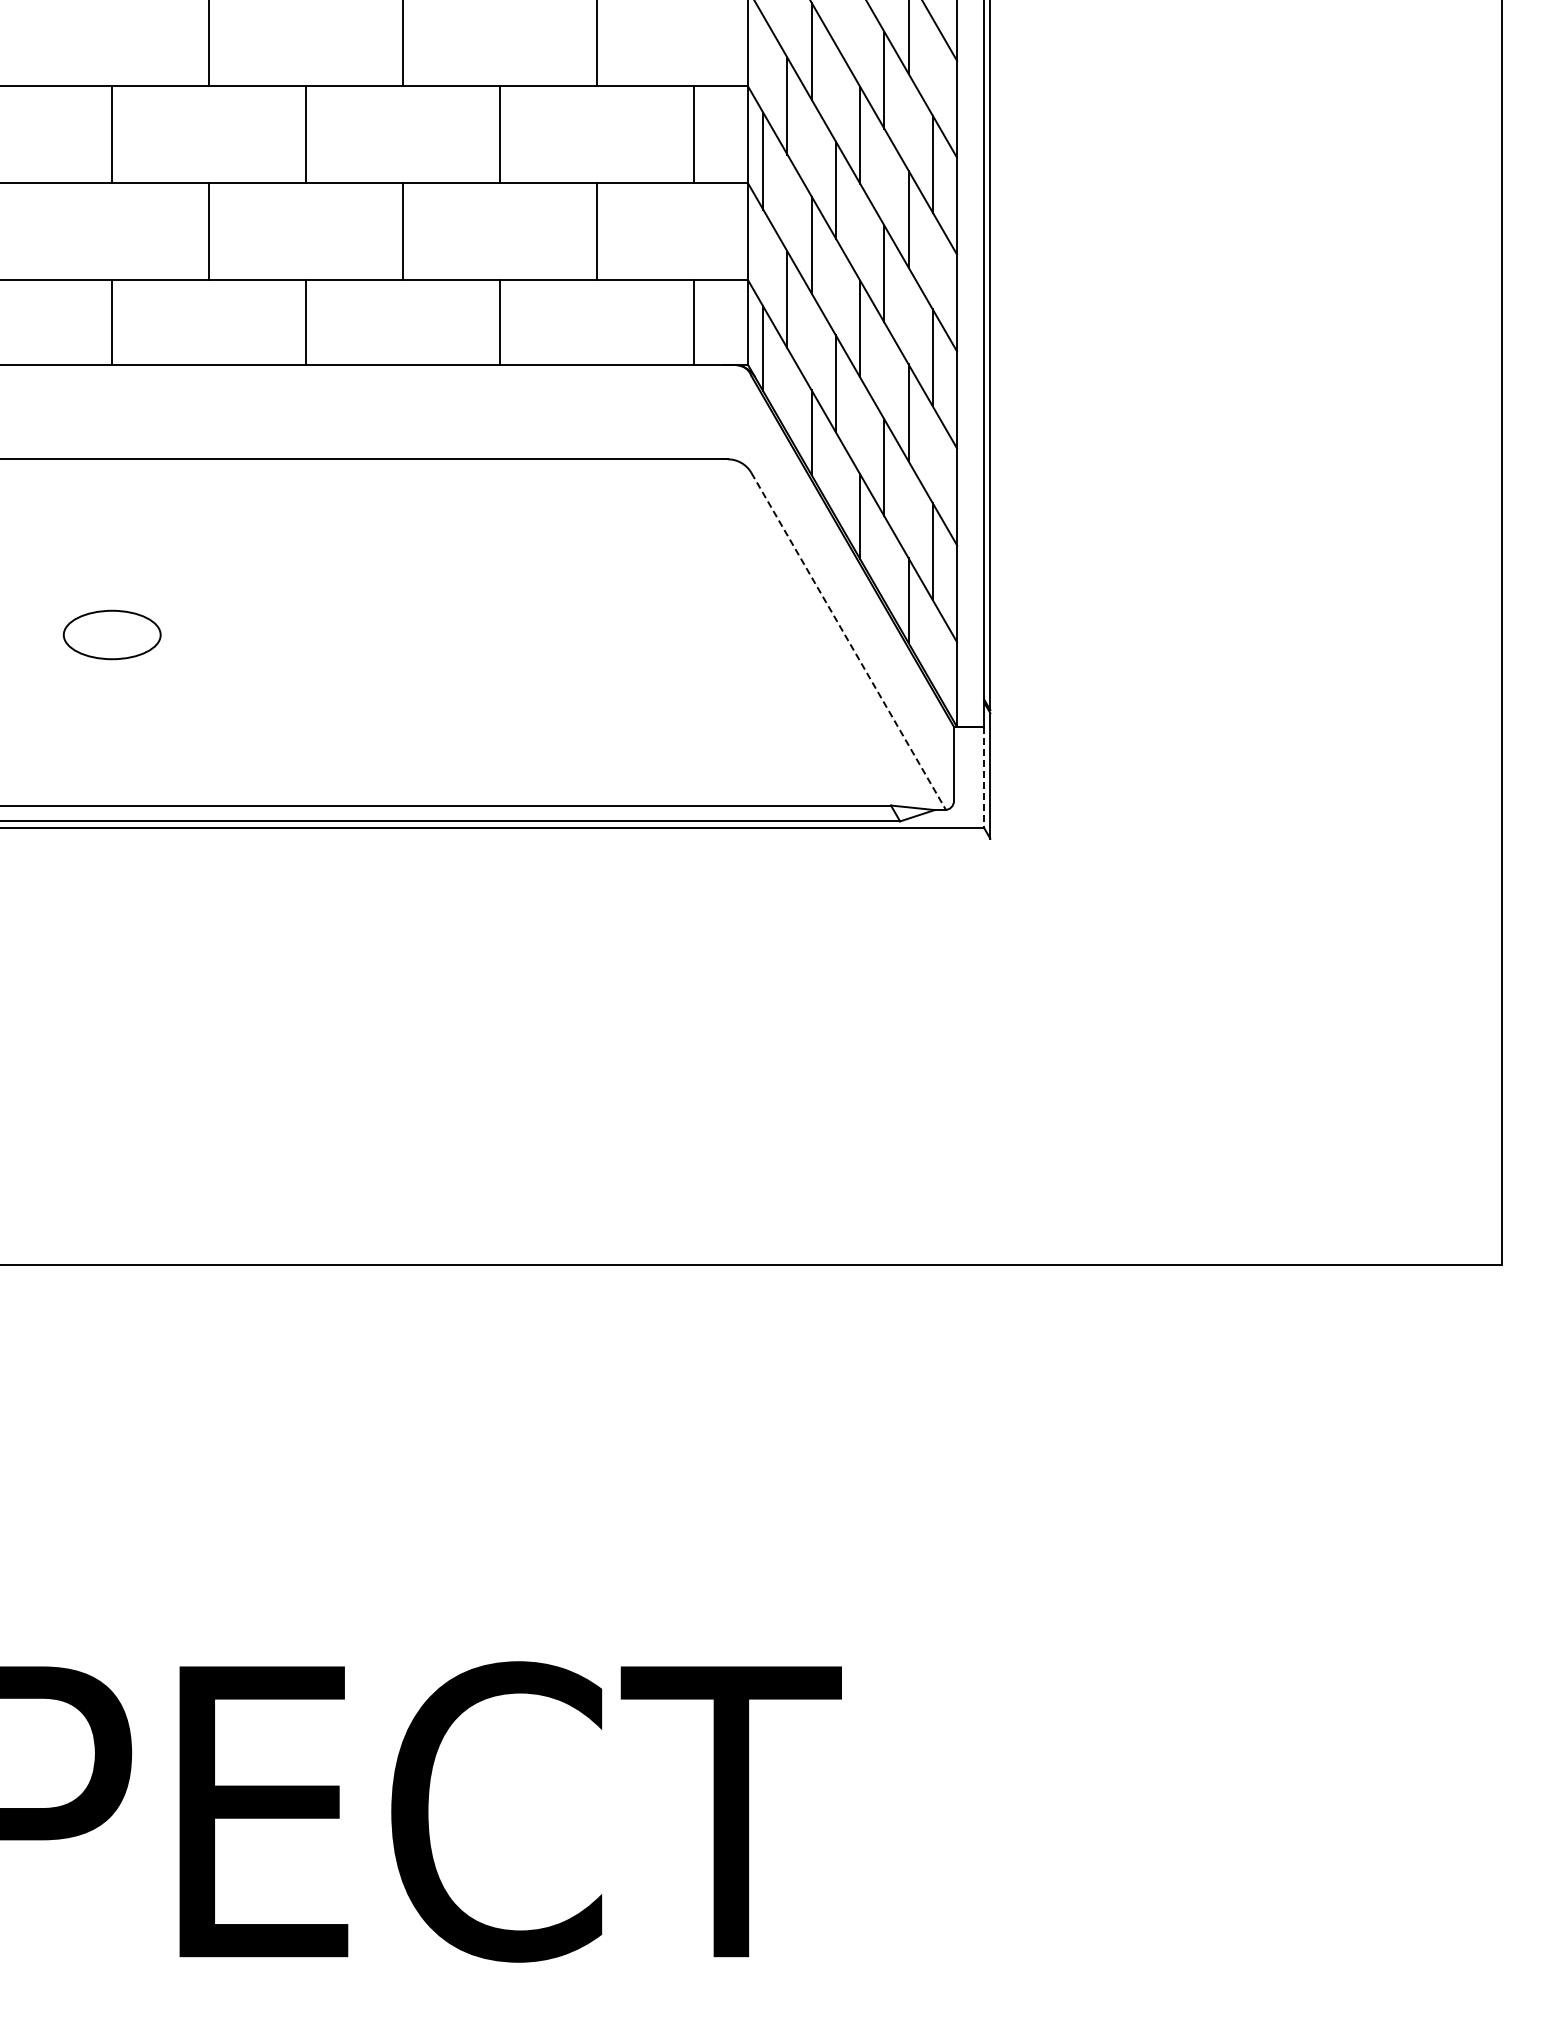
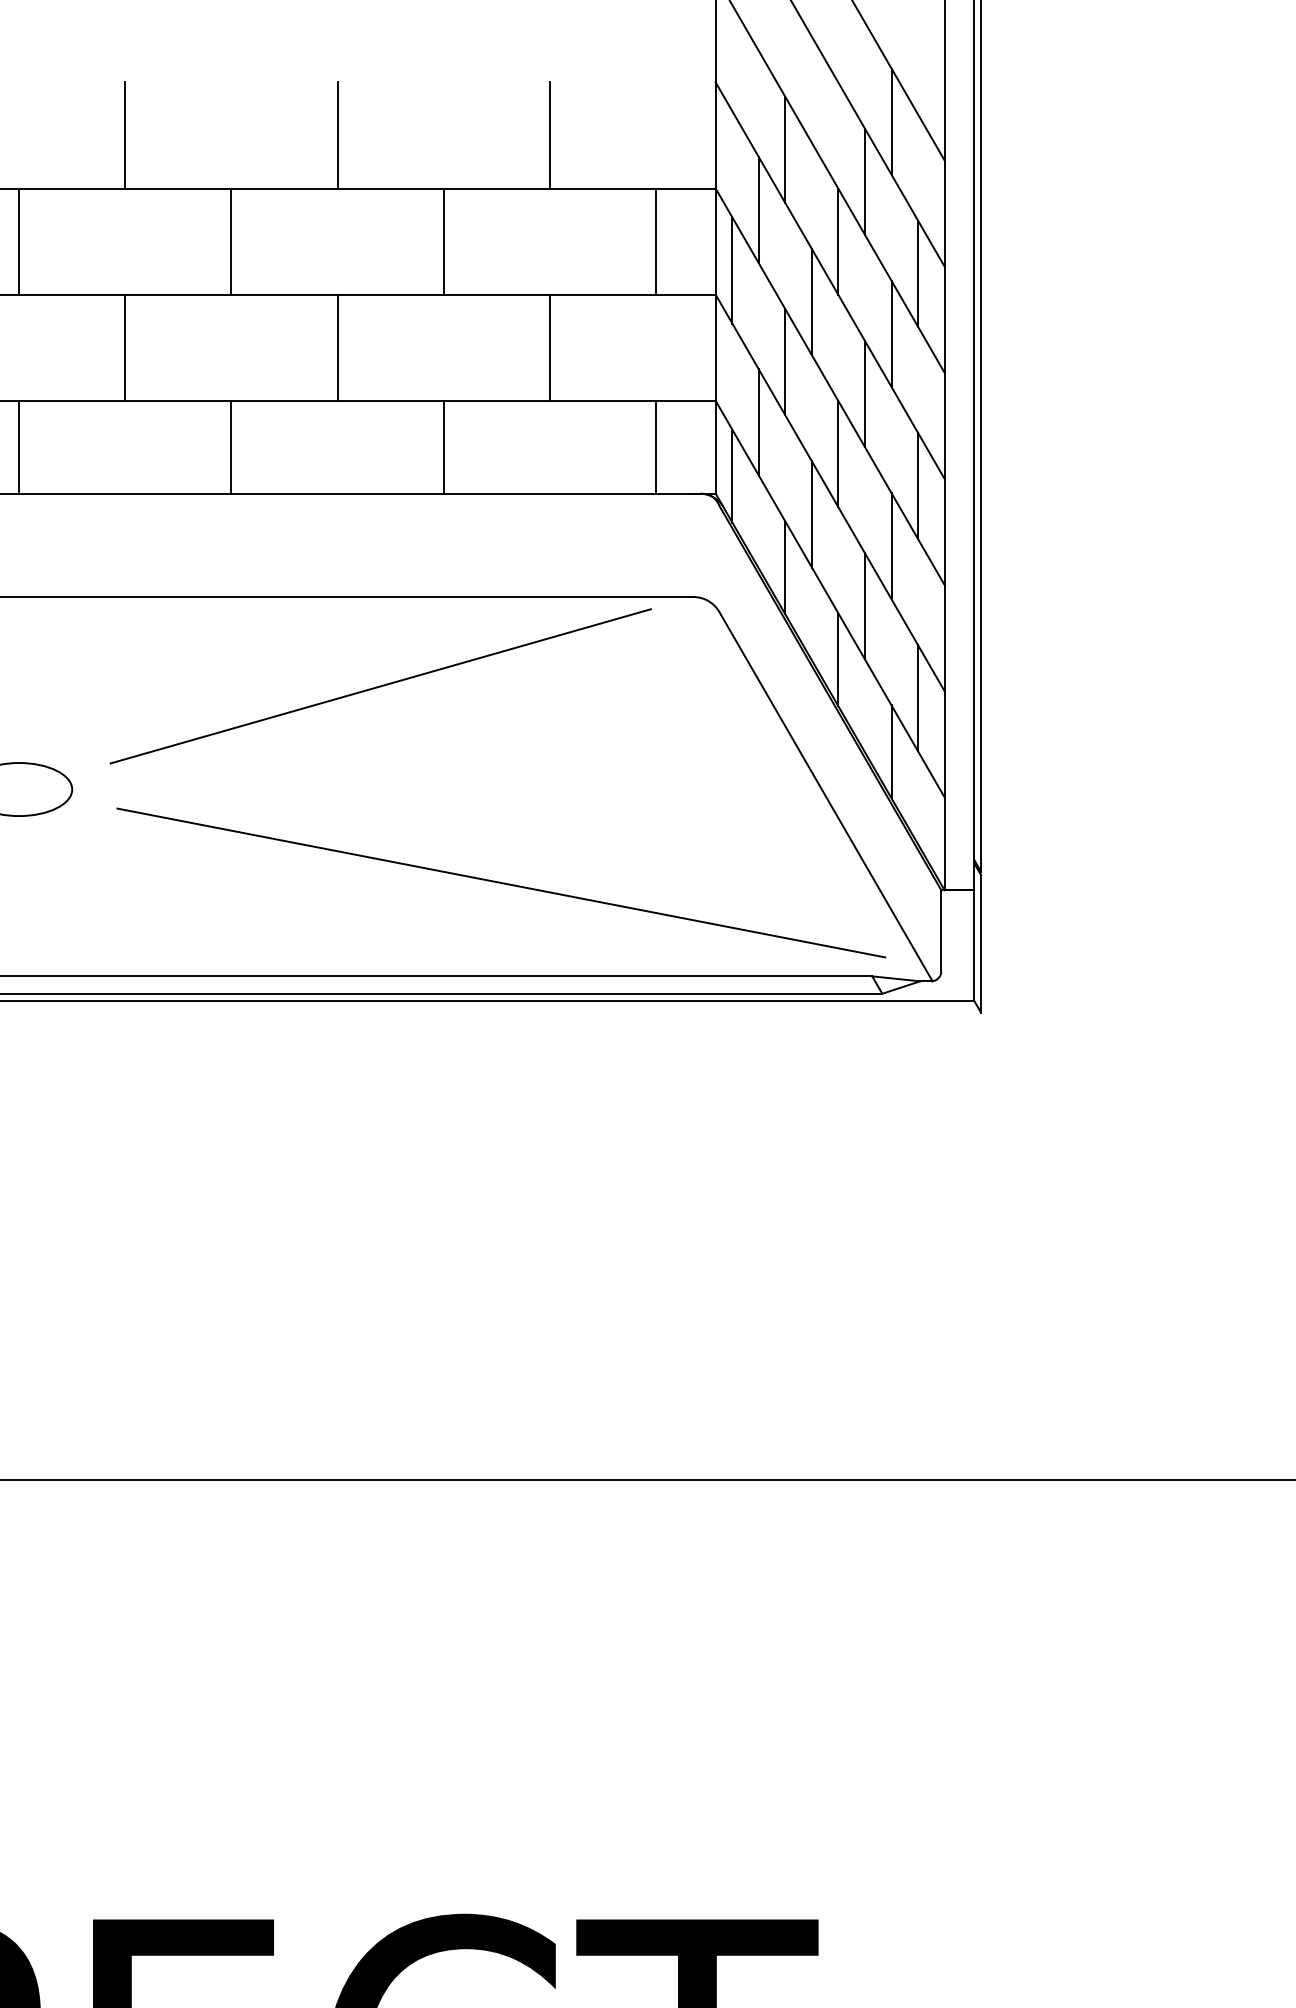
line: (441, 540) -> (379, 686), added
line: (848, 641) -> (825, 796), dashed -> solid
line: (551, 720) -> (500, 883), added
line: (984, 777) -> (974, 945), dashed -> solid

